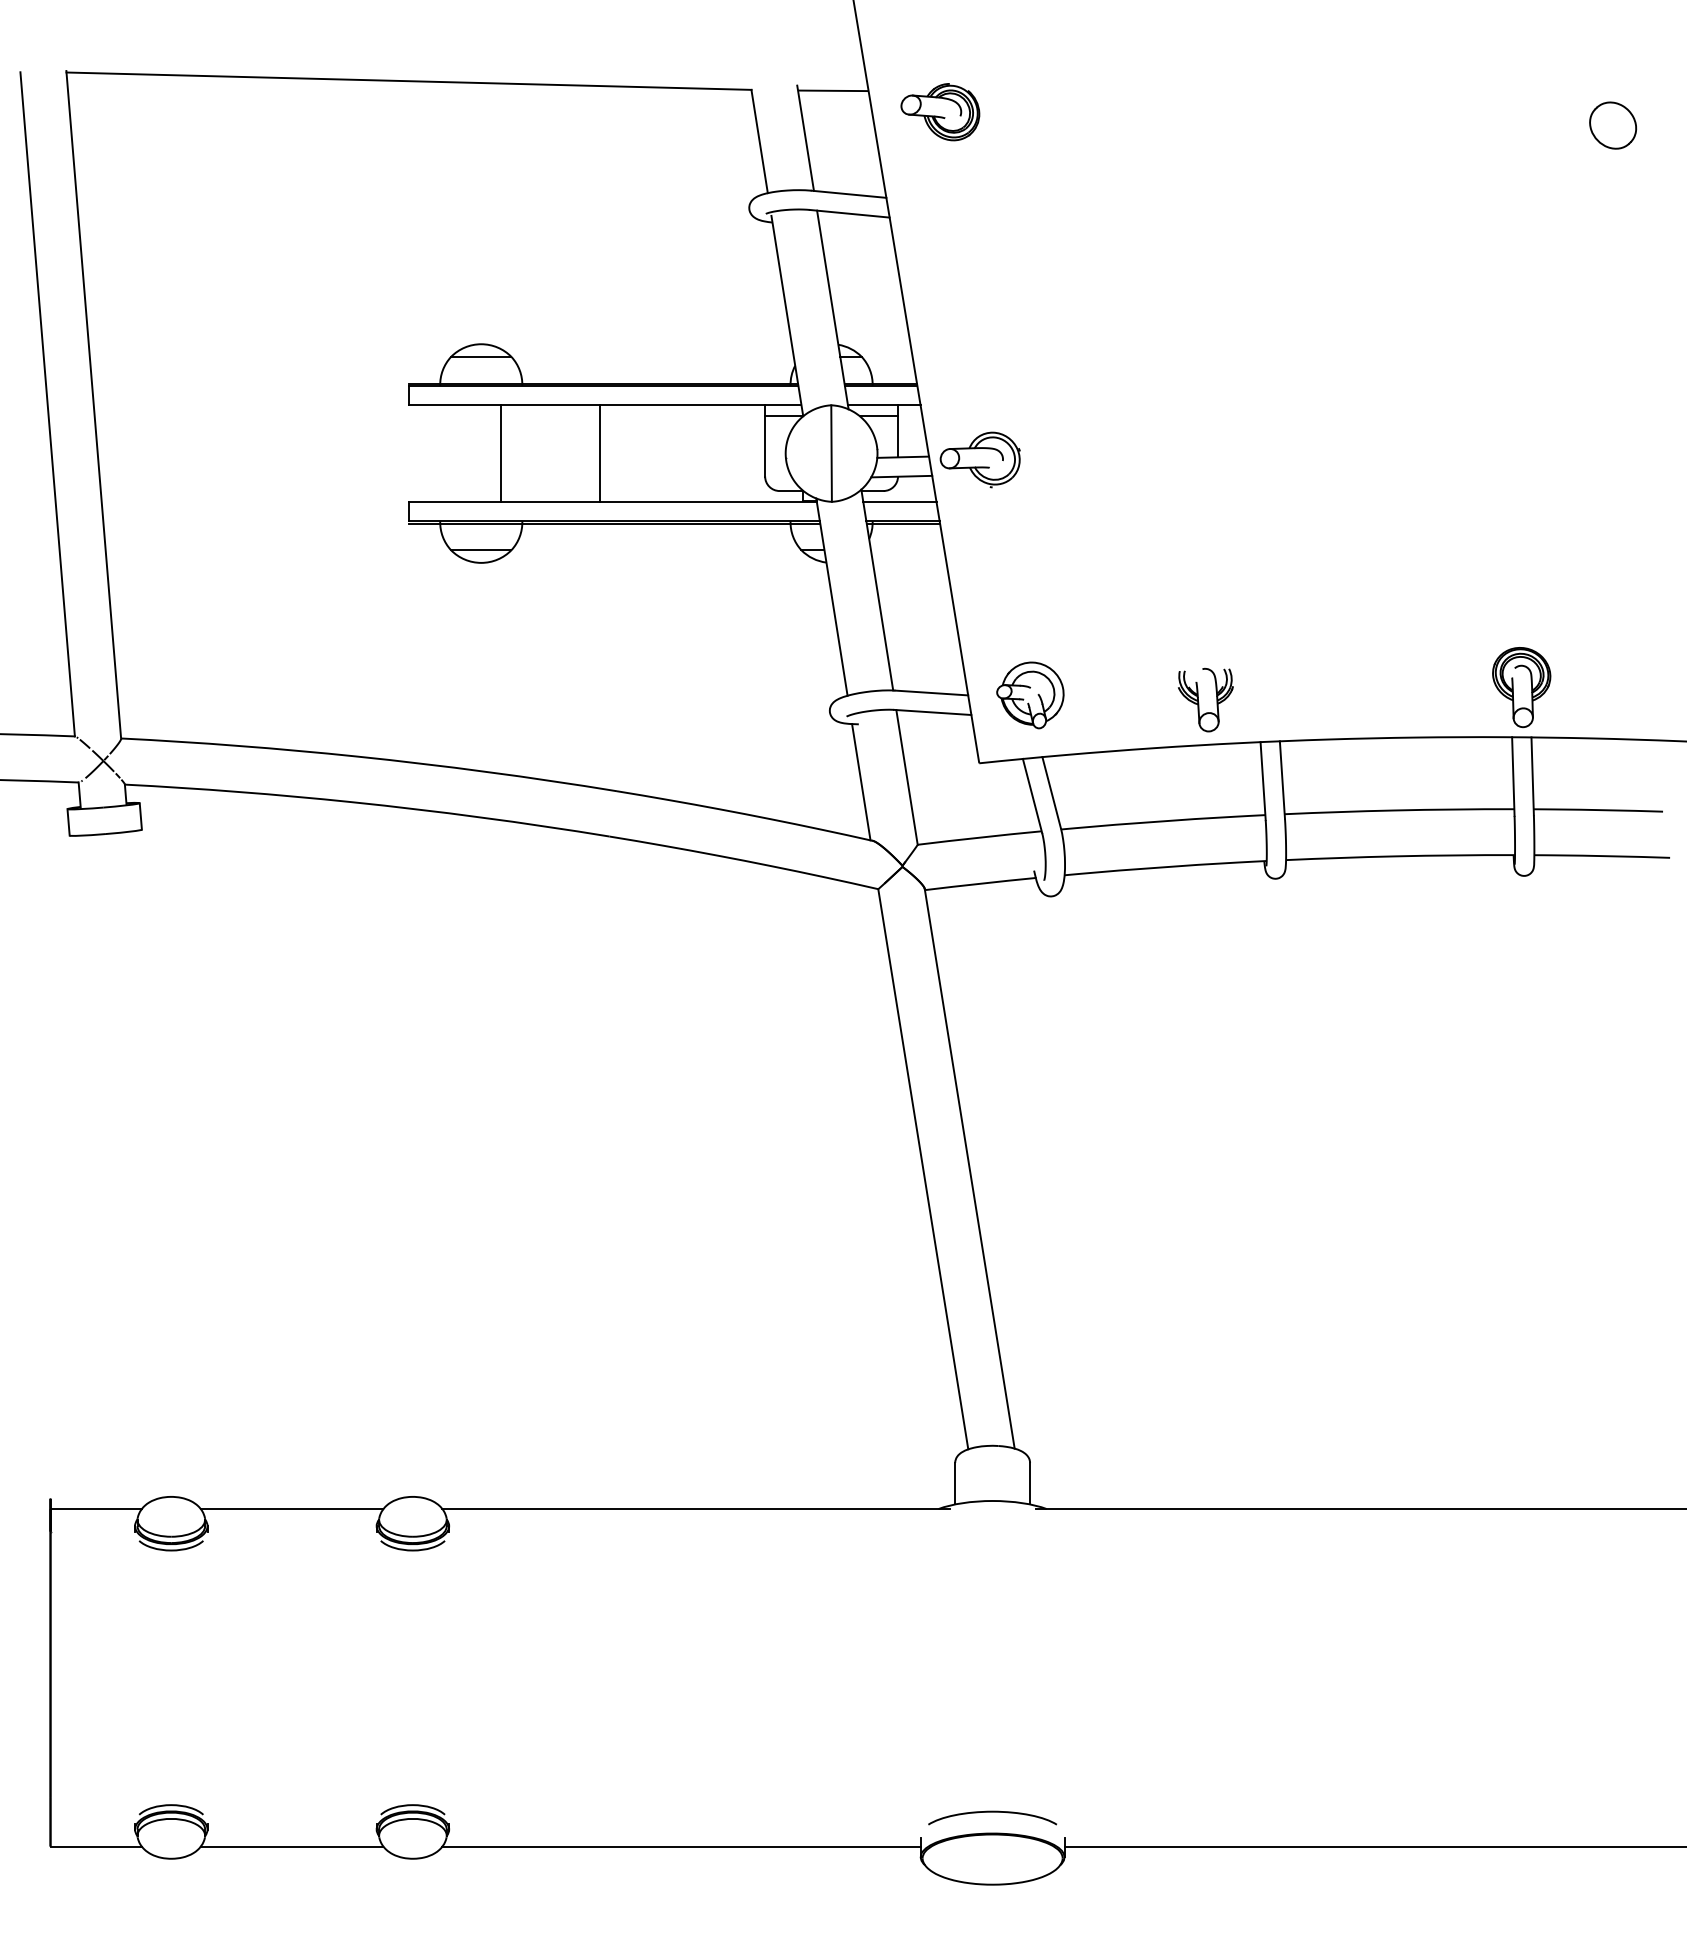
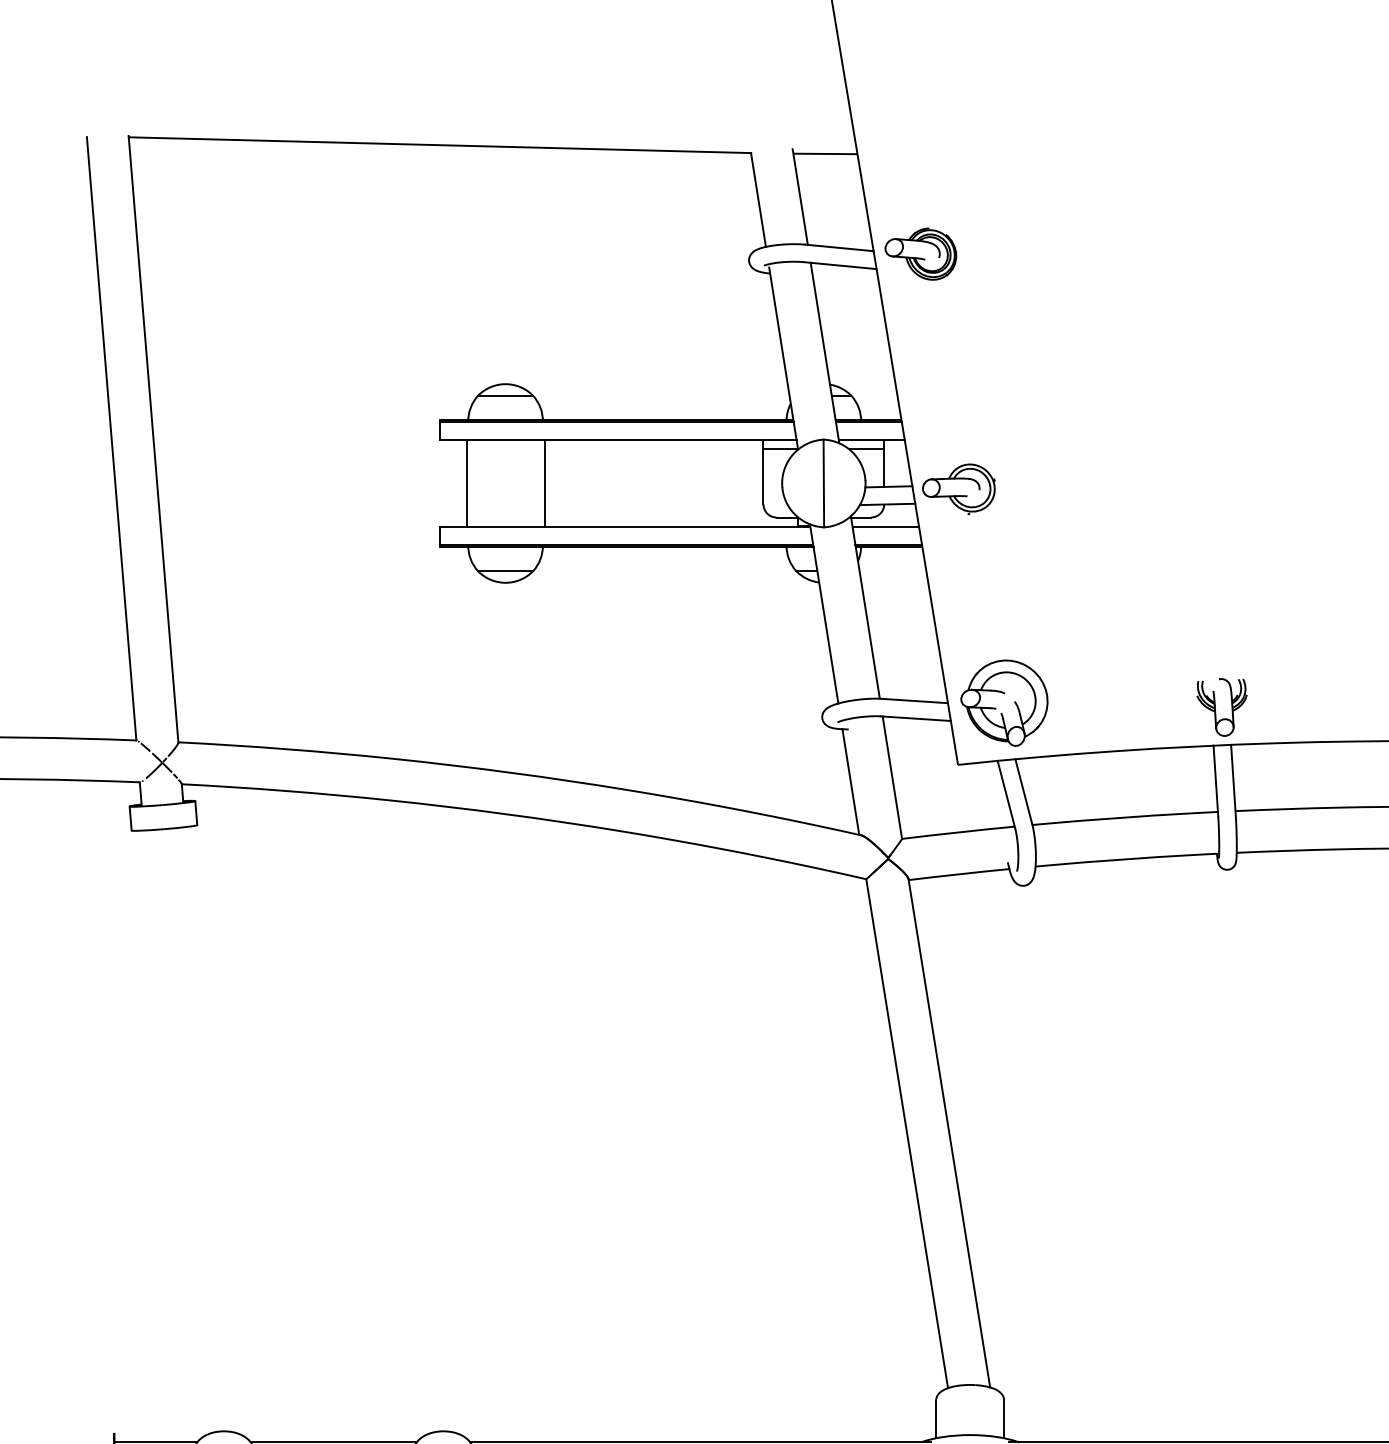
part: (940, 112) -> (920, 254), moved
line: (501, 453) -> (466, 483), moved
line: (600, 453) -> (544, 483), moved
part: (1030, 695) -> (1004, 703), size x1.43
part: (1199, 702) -> (1216, 709), moved

